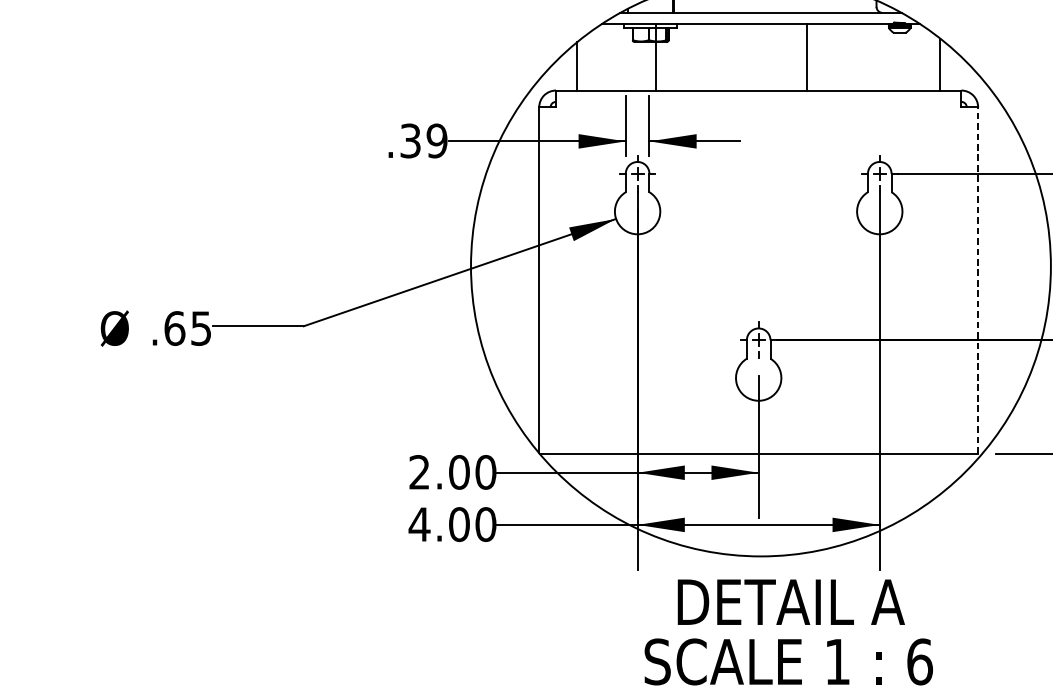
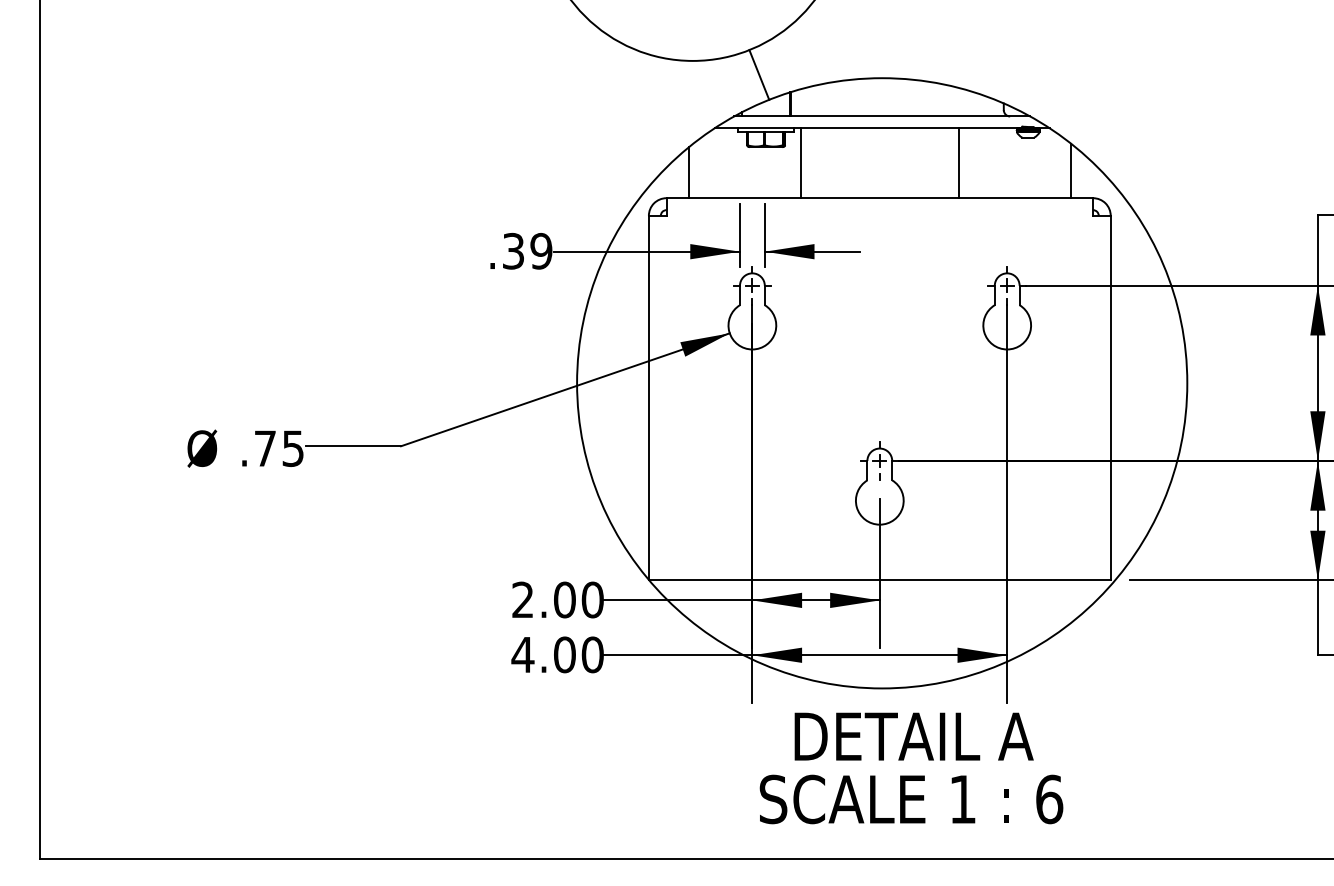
line: (655, 57) -> (800, 163), moved
line: (806, 57) -> (958, 163), moved
line: (977, 279) -> (1110, 397), dashed -> solid
text: (174, 328) -> (265, 448), .65 -> .75

